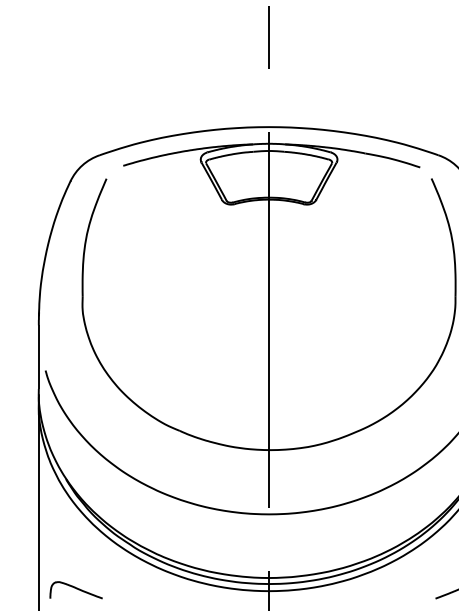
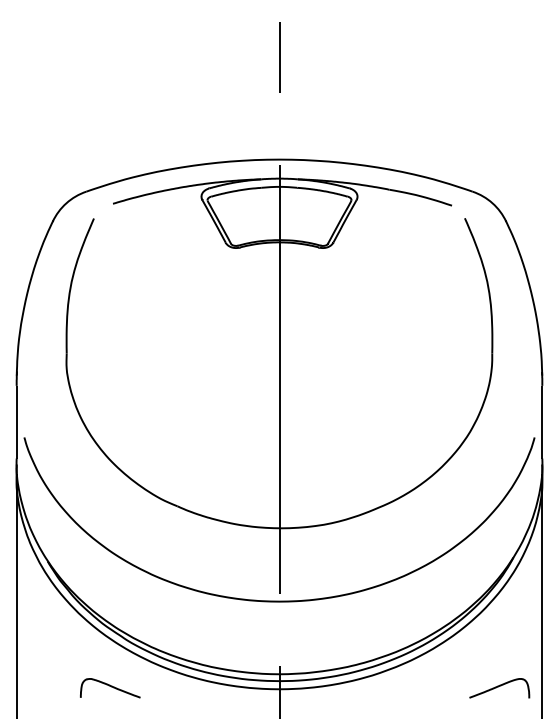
curve: (77, 589) -> (111, 687), moved

